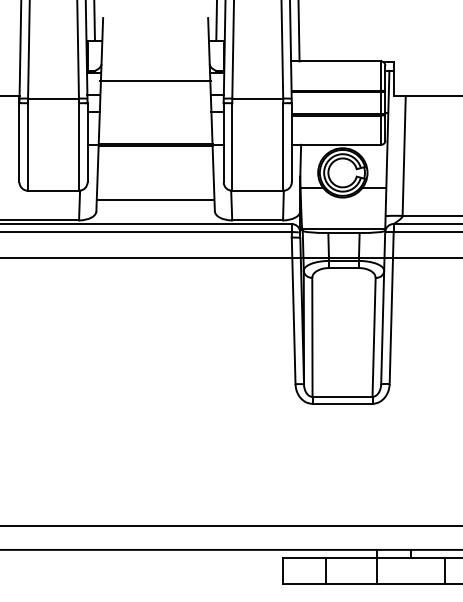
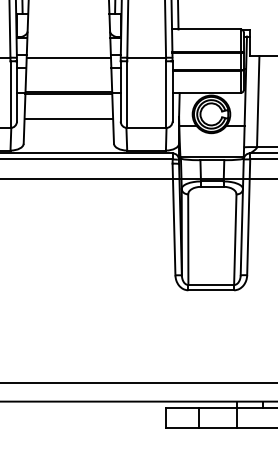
line: (155, 80) -> (68, 57), moved
line: (155, 199) -> (68, 118), moved

